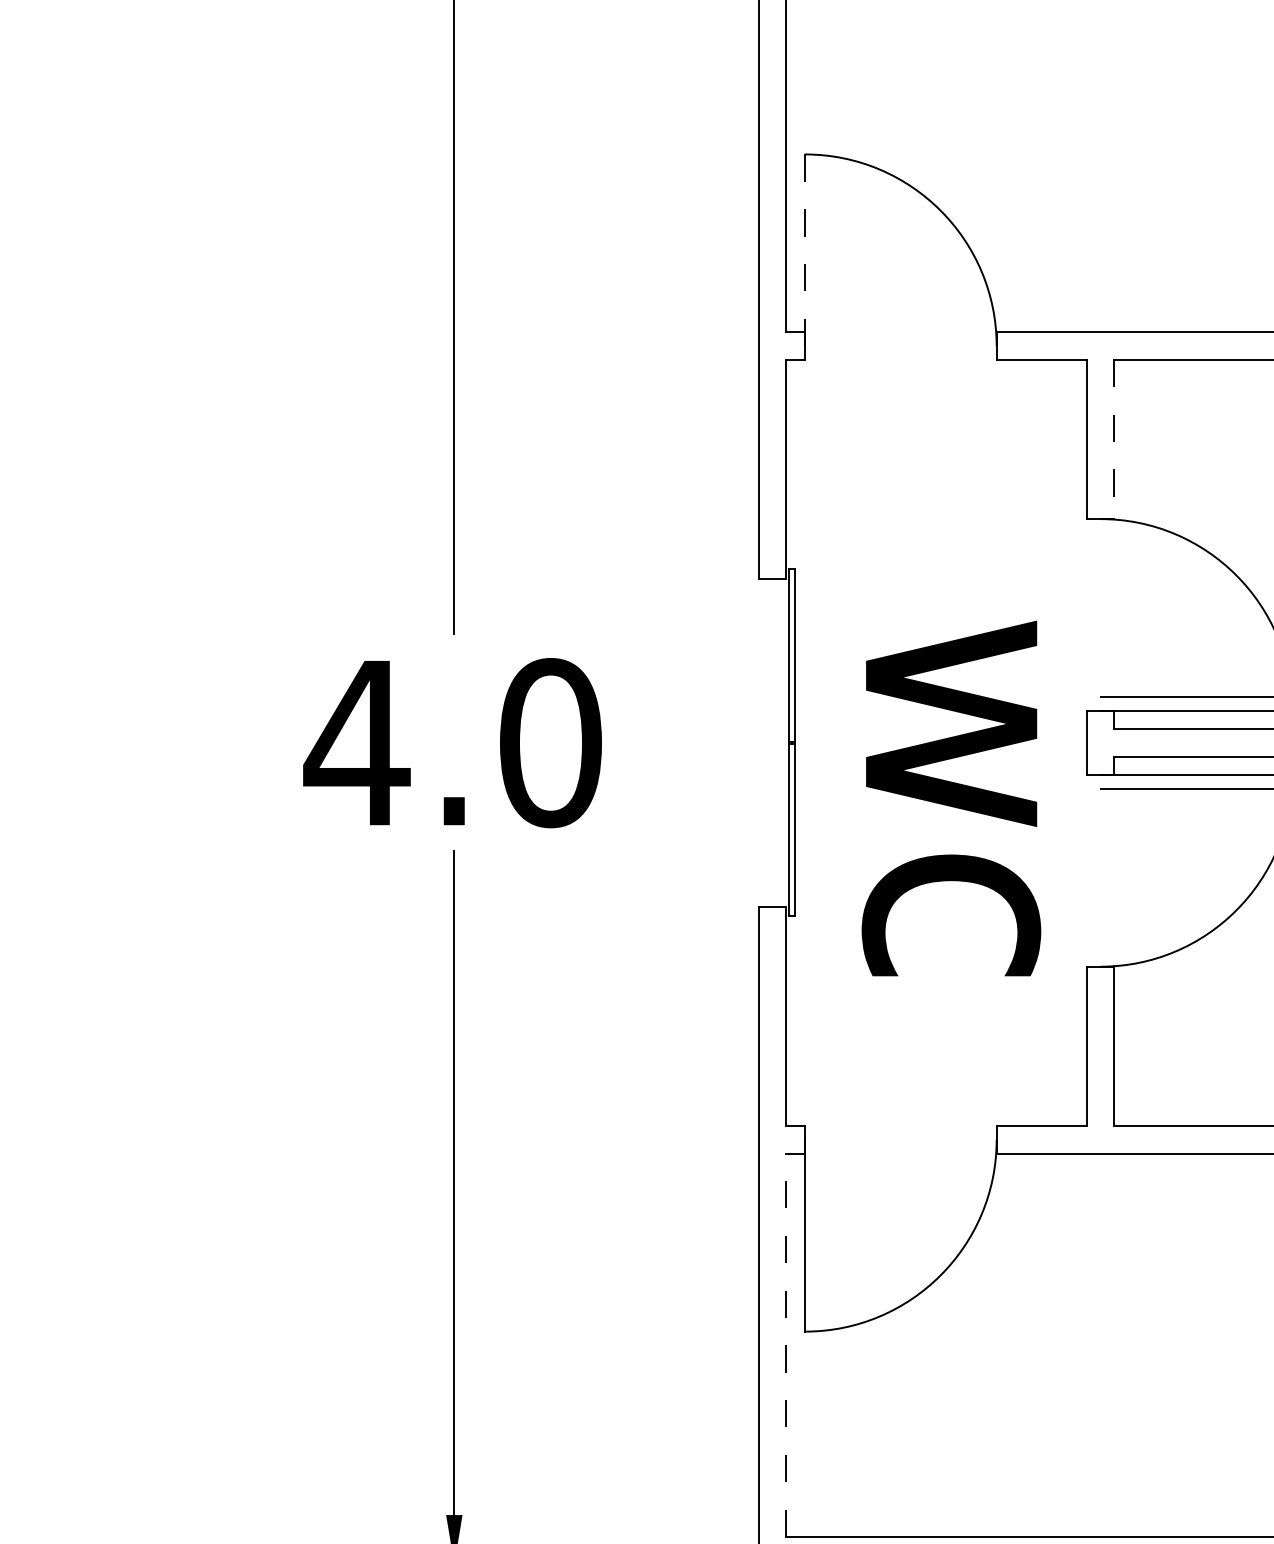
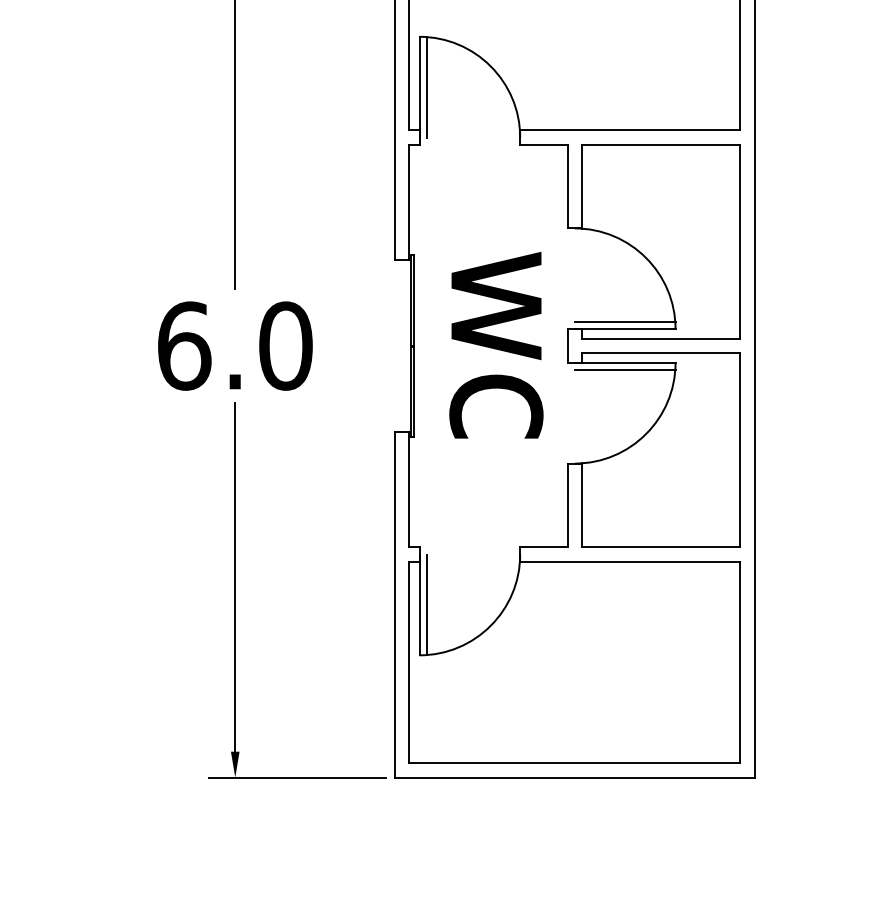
line: (805, 248) -> (419, 86), dashed -> solid
line: (818, 248) -> (426, 86), added
line: (1115, 441) -> (582, 187), dashed -> solid
text: (355, 741) -> (183, 345), 4.0 -> 6.0
text: (951, 799) -> (496, 345), moved
line: (818, 1234) -> (426, 604), added
line: (785, 1345) -> (409, 662), dashed -> solid

